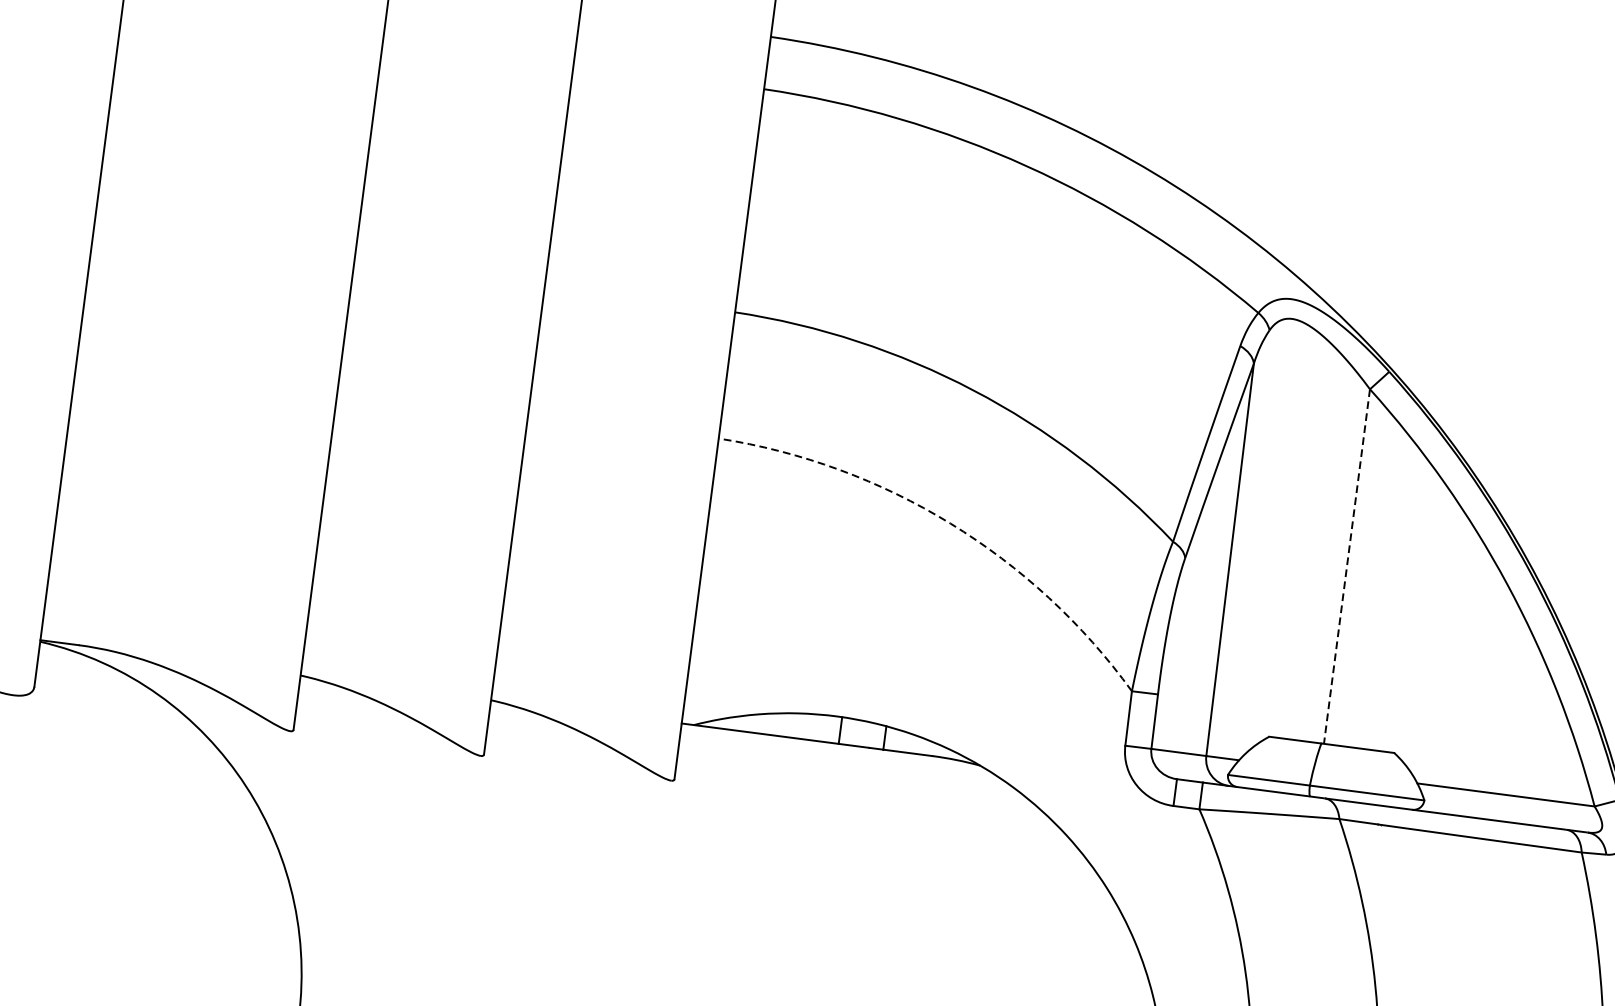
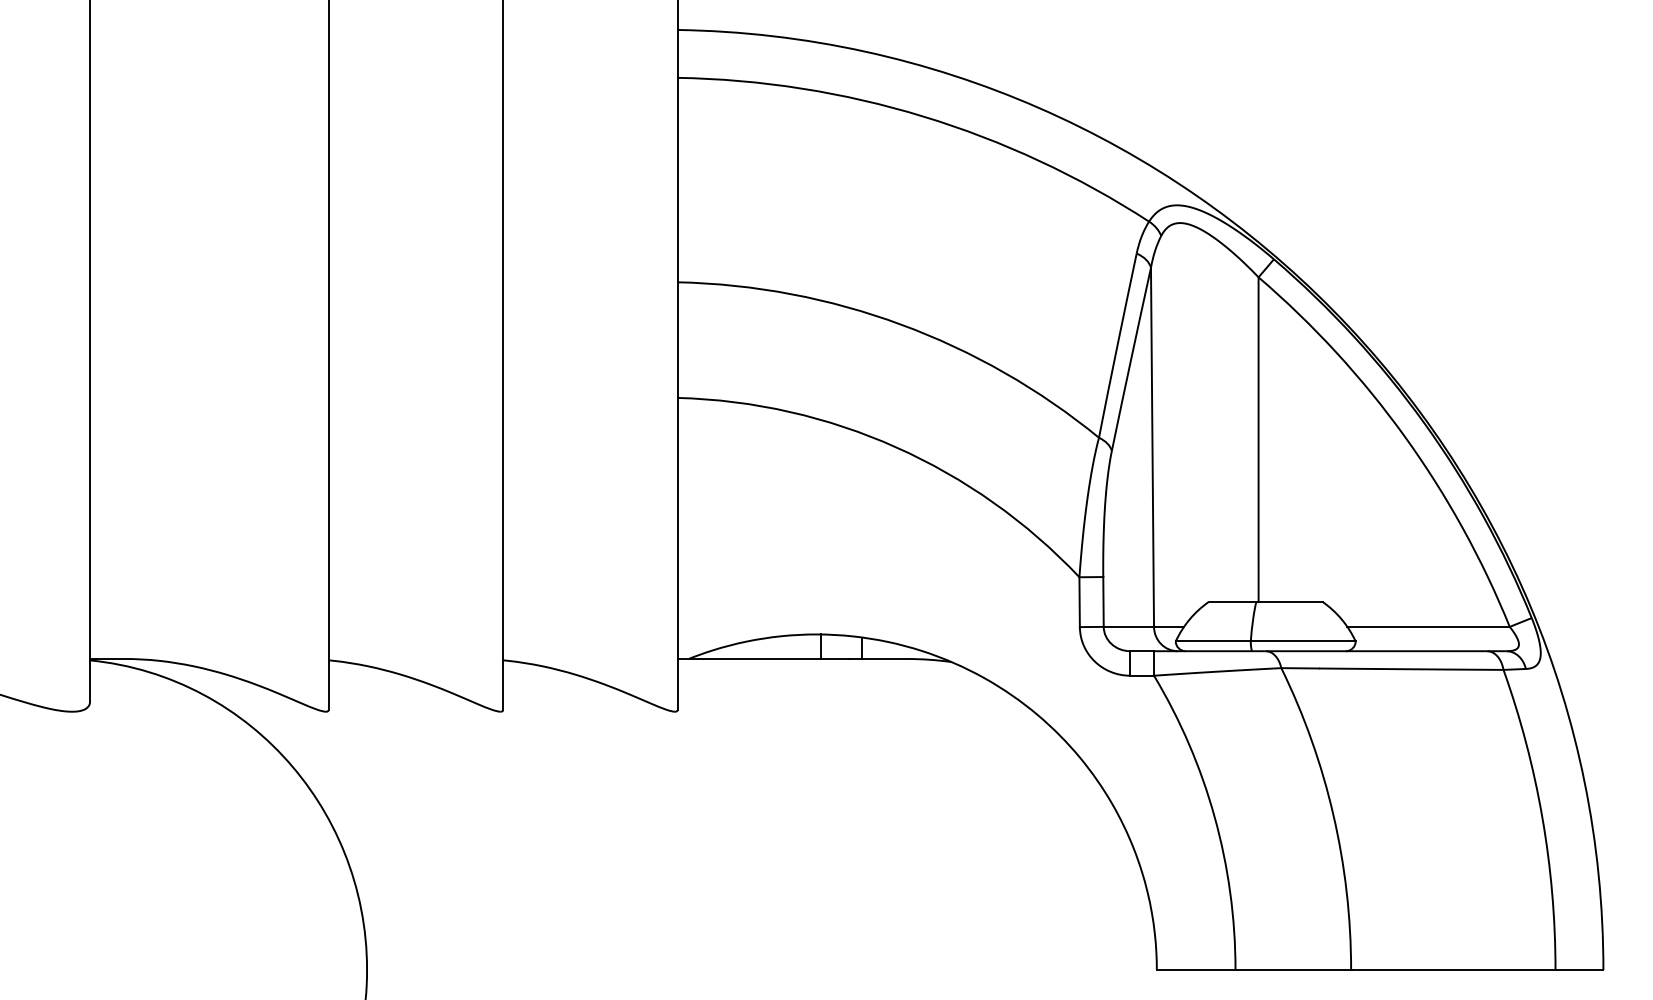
arc: (950, 523) -> (896, 447), dashed -> solid
line: (1346, 567) -> (1258, 440), dashed -> solid

